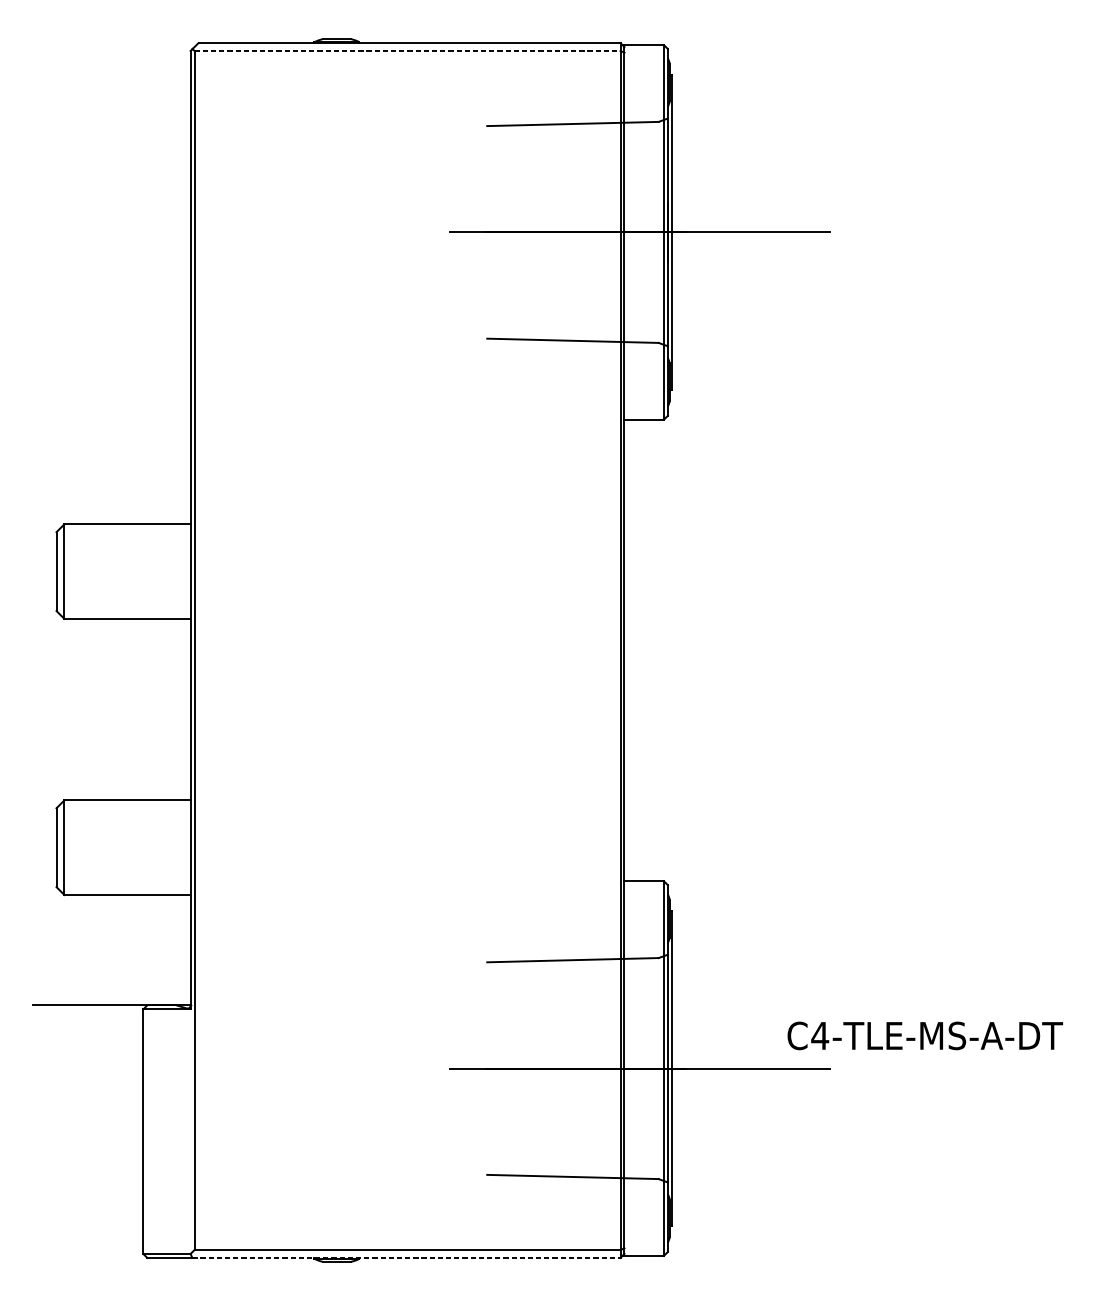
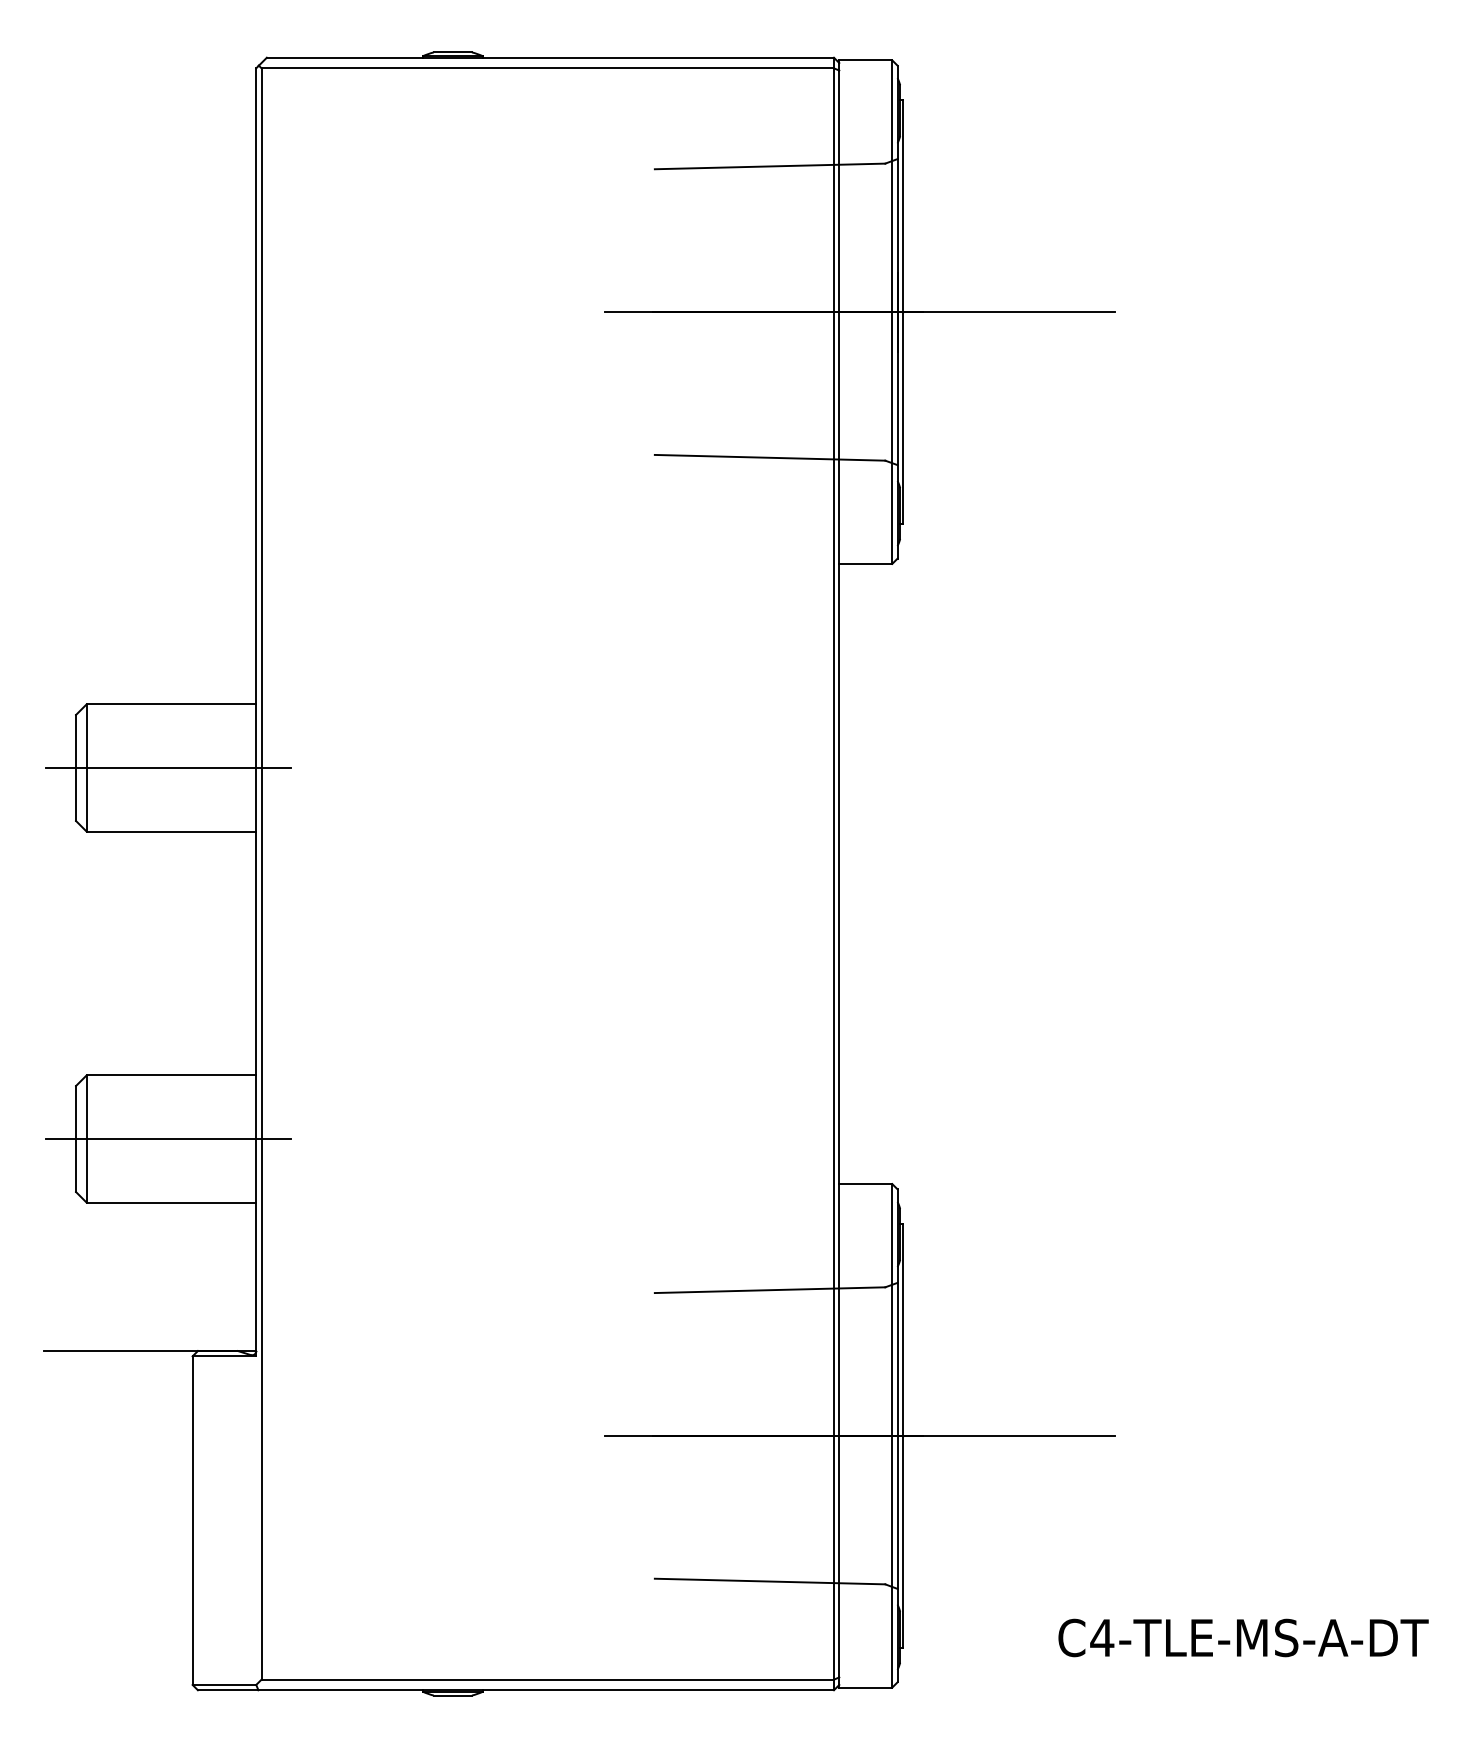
line: (408, 51) -> (548, 68), dashed -> solid
line: (125, 571) -> (168, 767), added
line: (125, 848) -> (168, 1139), added
text: (925, 1035) -> (1243, 1637), moved
line: (406, 1258) -> (546, 1690), dashed -> solid

